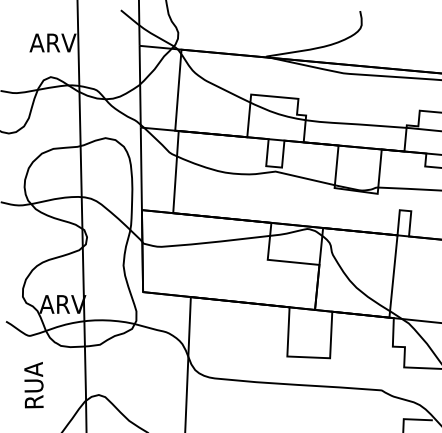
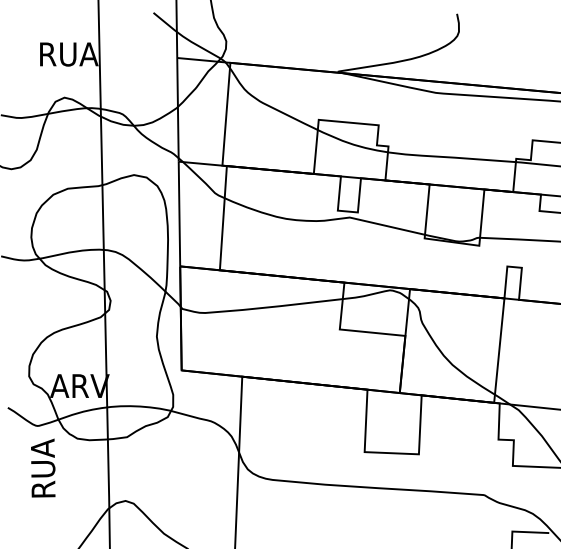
text: (53, 42) -> (68, 53), ARV -> RUA
text: (33, 385) -> (42, 468), moved

